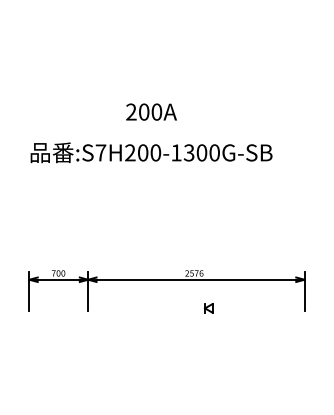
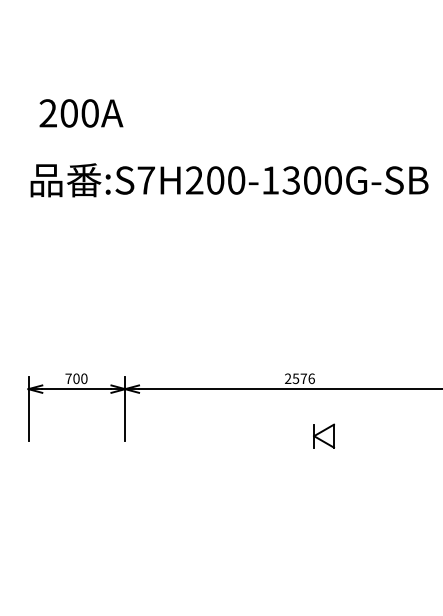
text: (151, 111) -> (81, 112), moved
part: (208, 308) -> (323, 436), size x1.6

